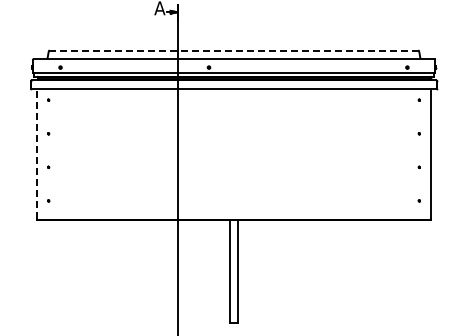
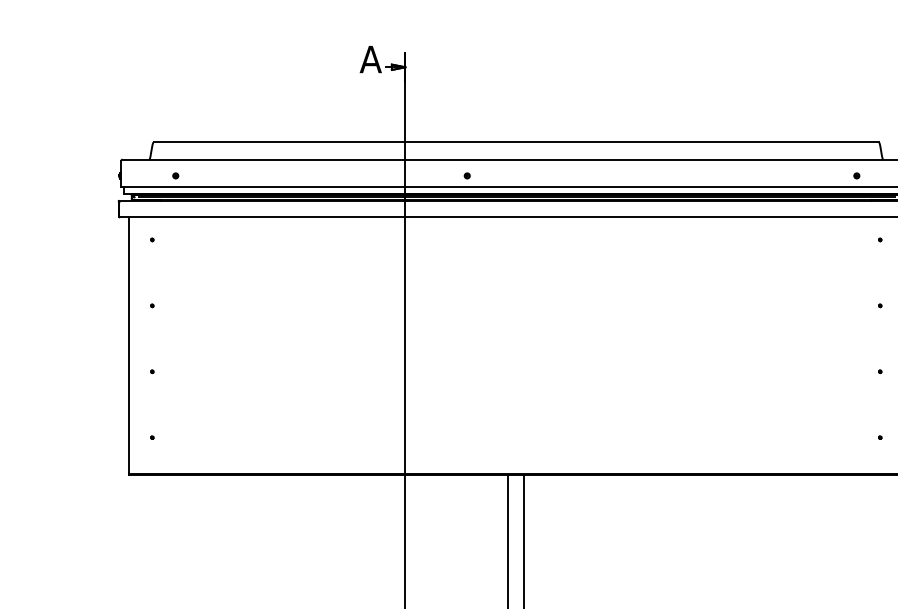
line: (234, 50) -> (517, 142), dashed -> solid
line: (36, 153) -> (128, 344), dashed -> solid

